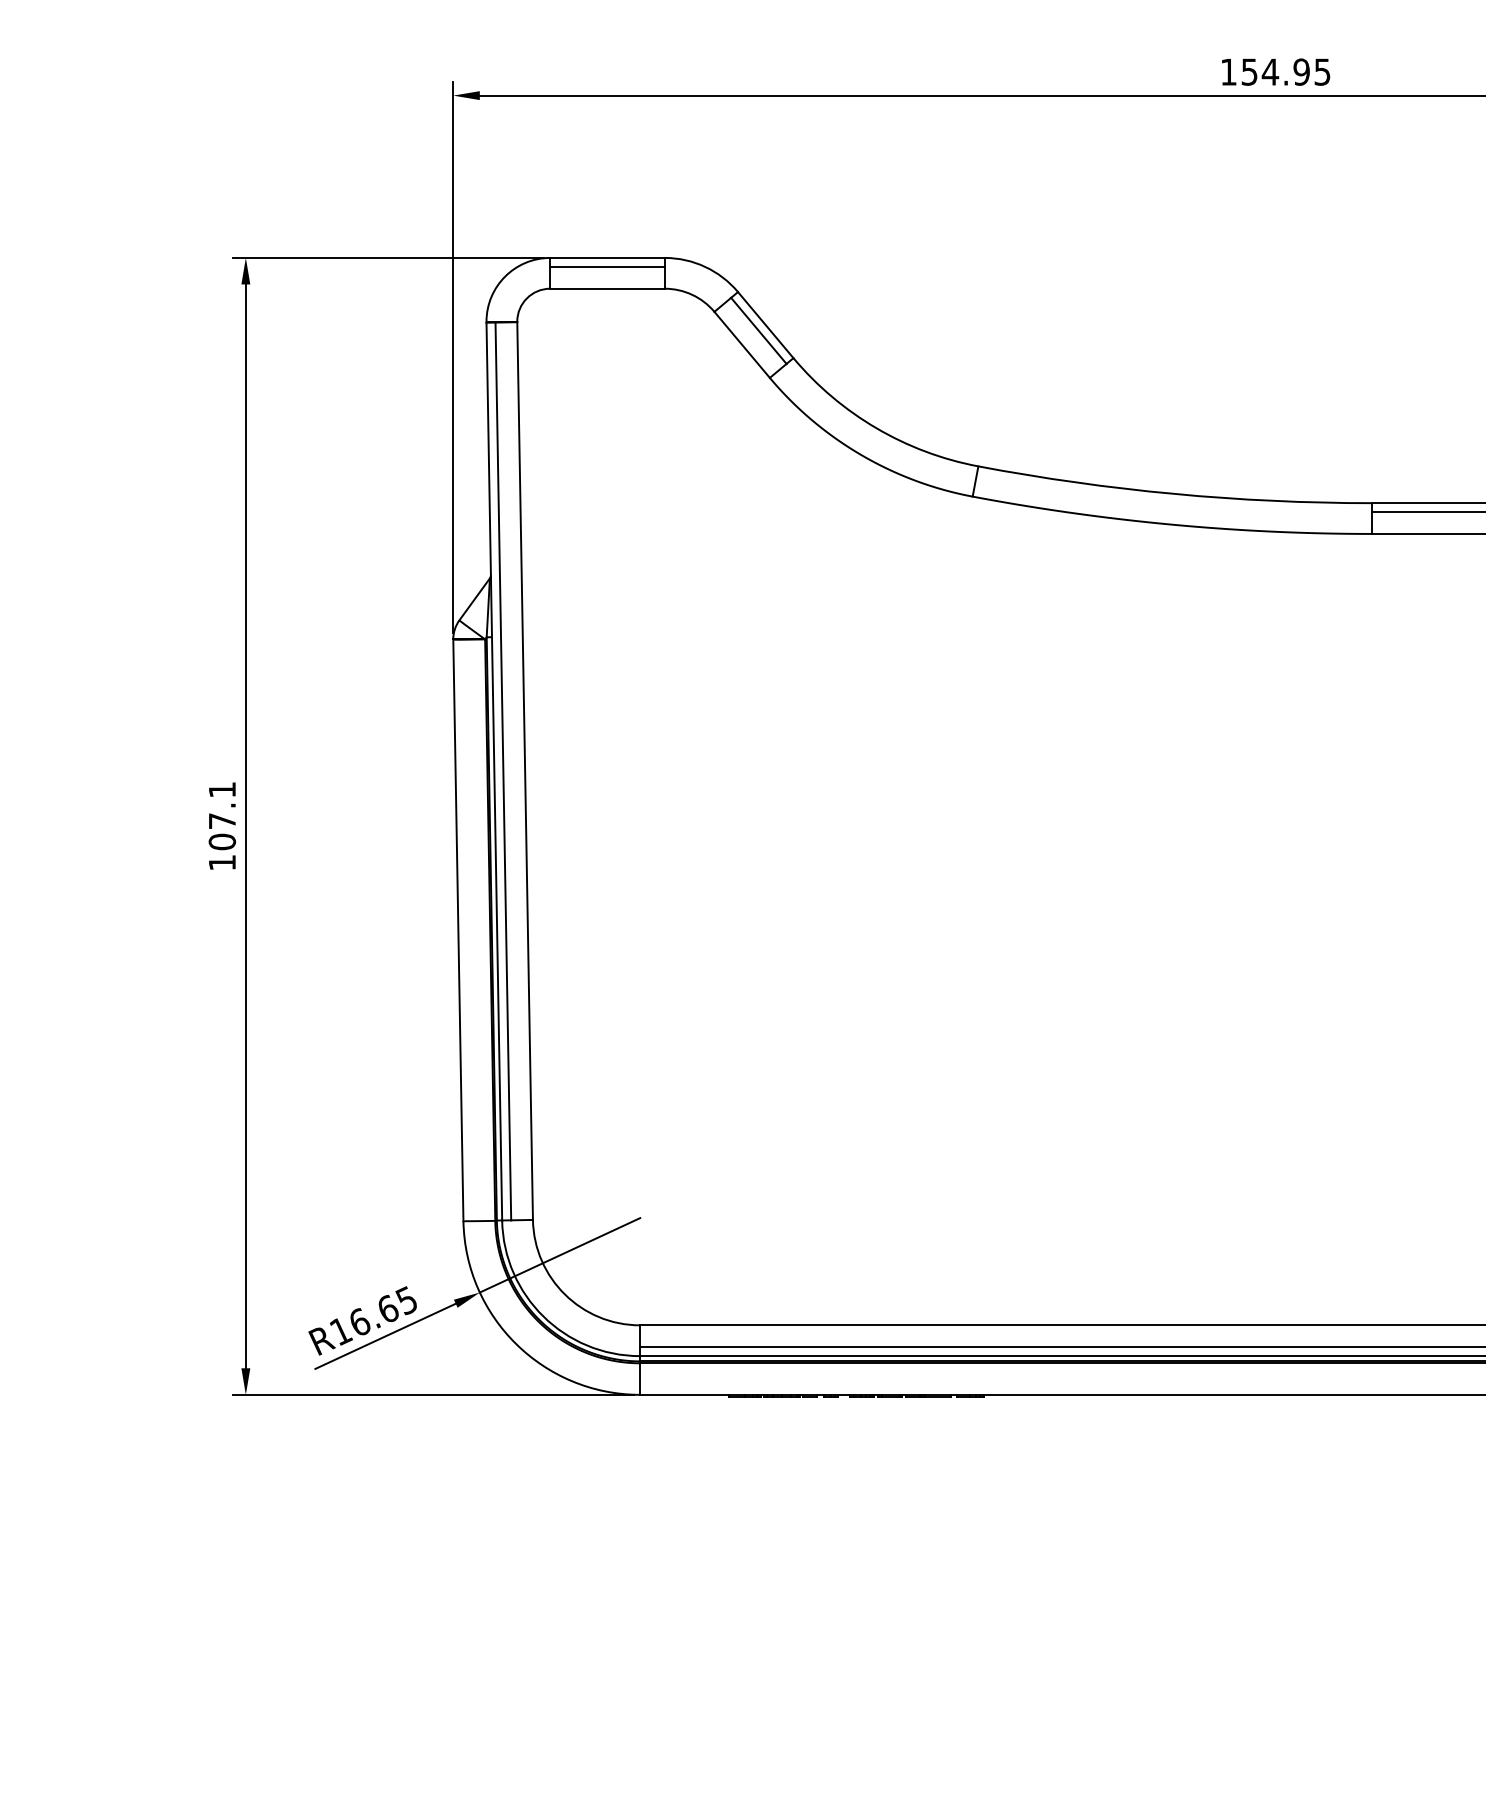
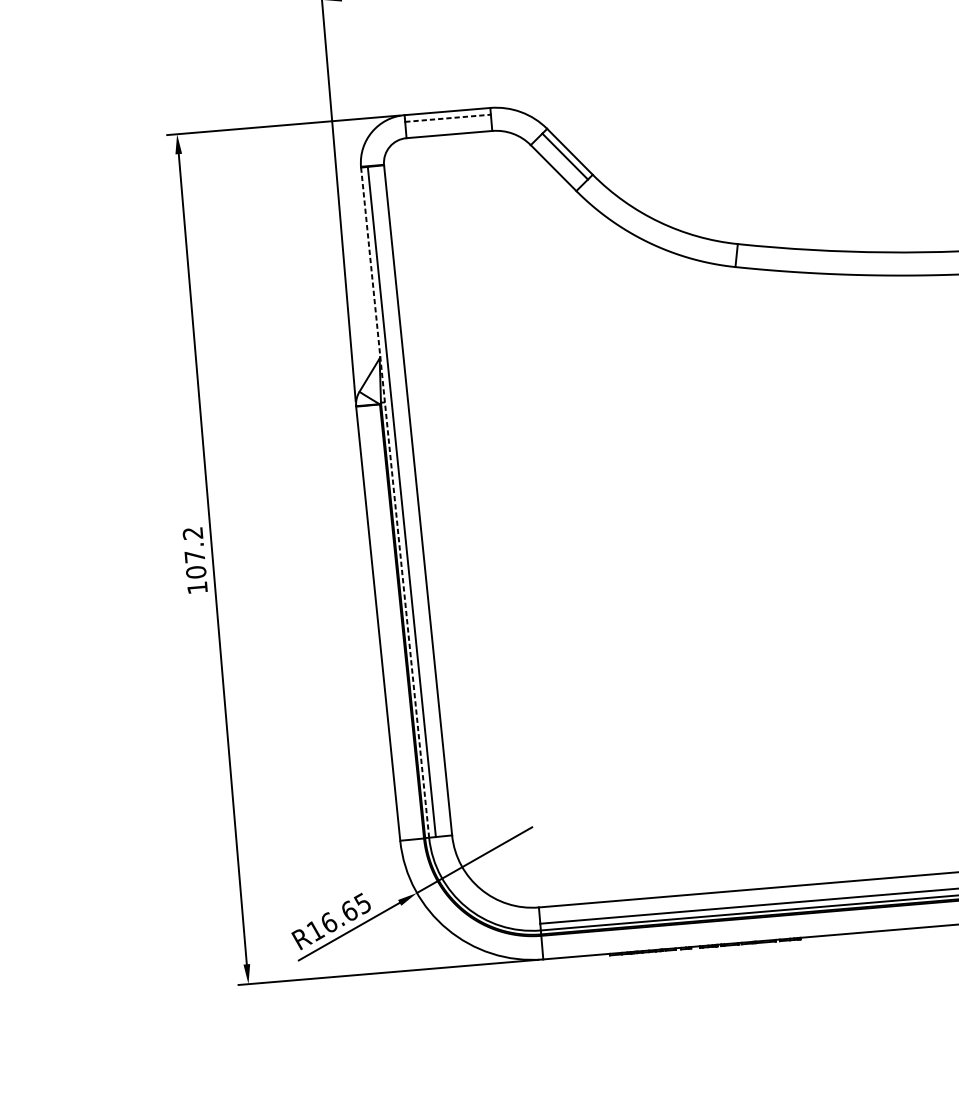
line: (608, 266) -> (448, 117), solid -> dashed
line: (494, 771) -> (395, 502), solid -> dashed
text: (221, 789) -> (192, 533), 107.1 -> 107.2

